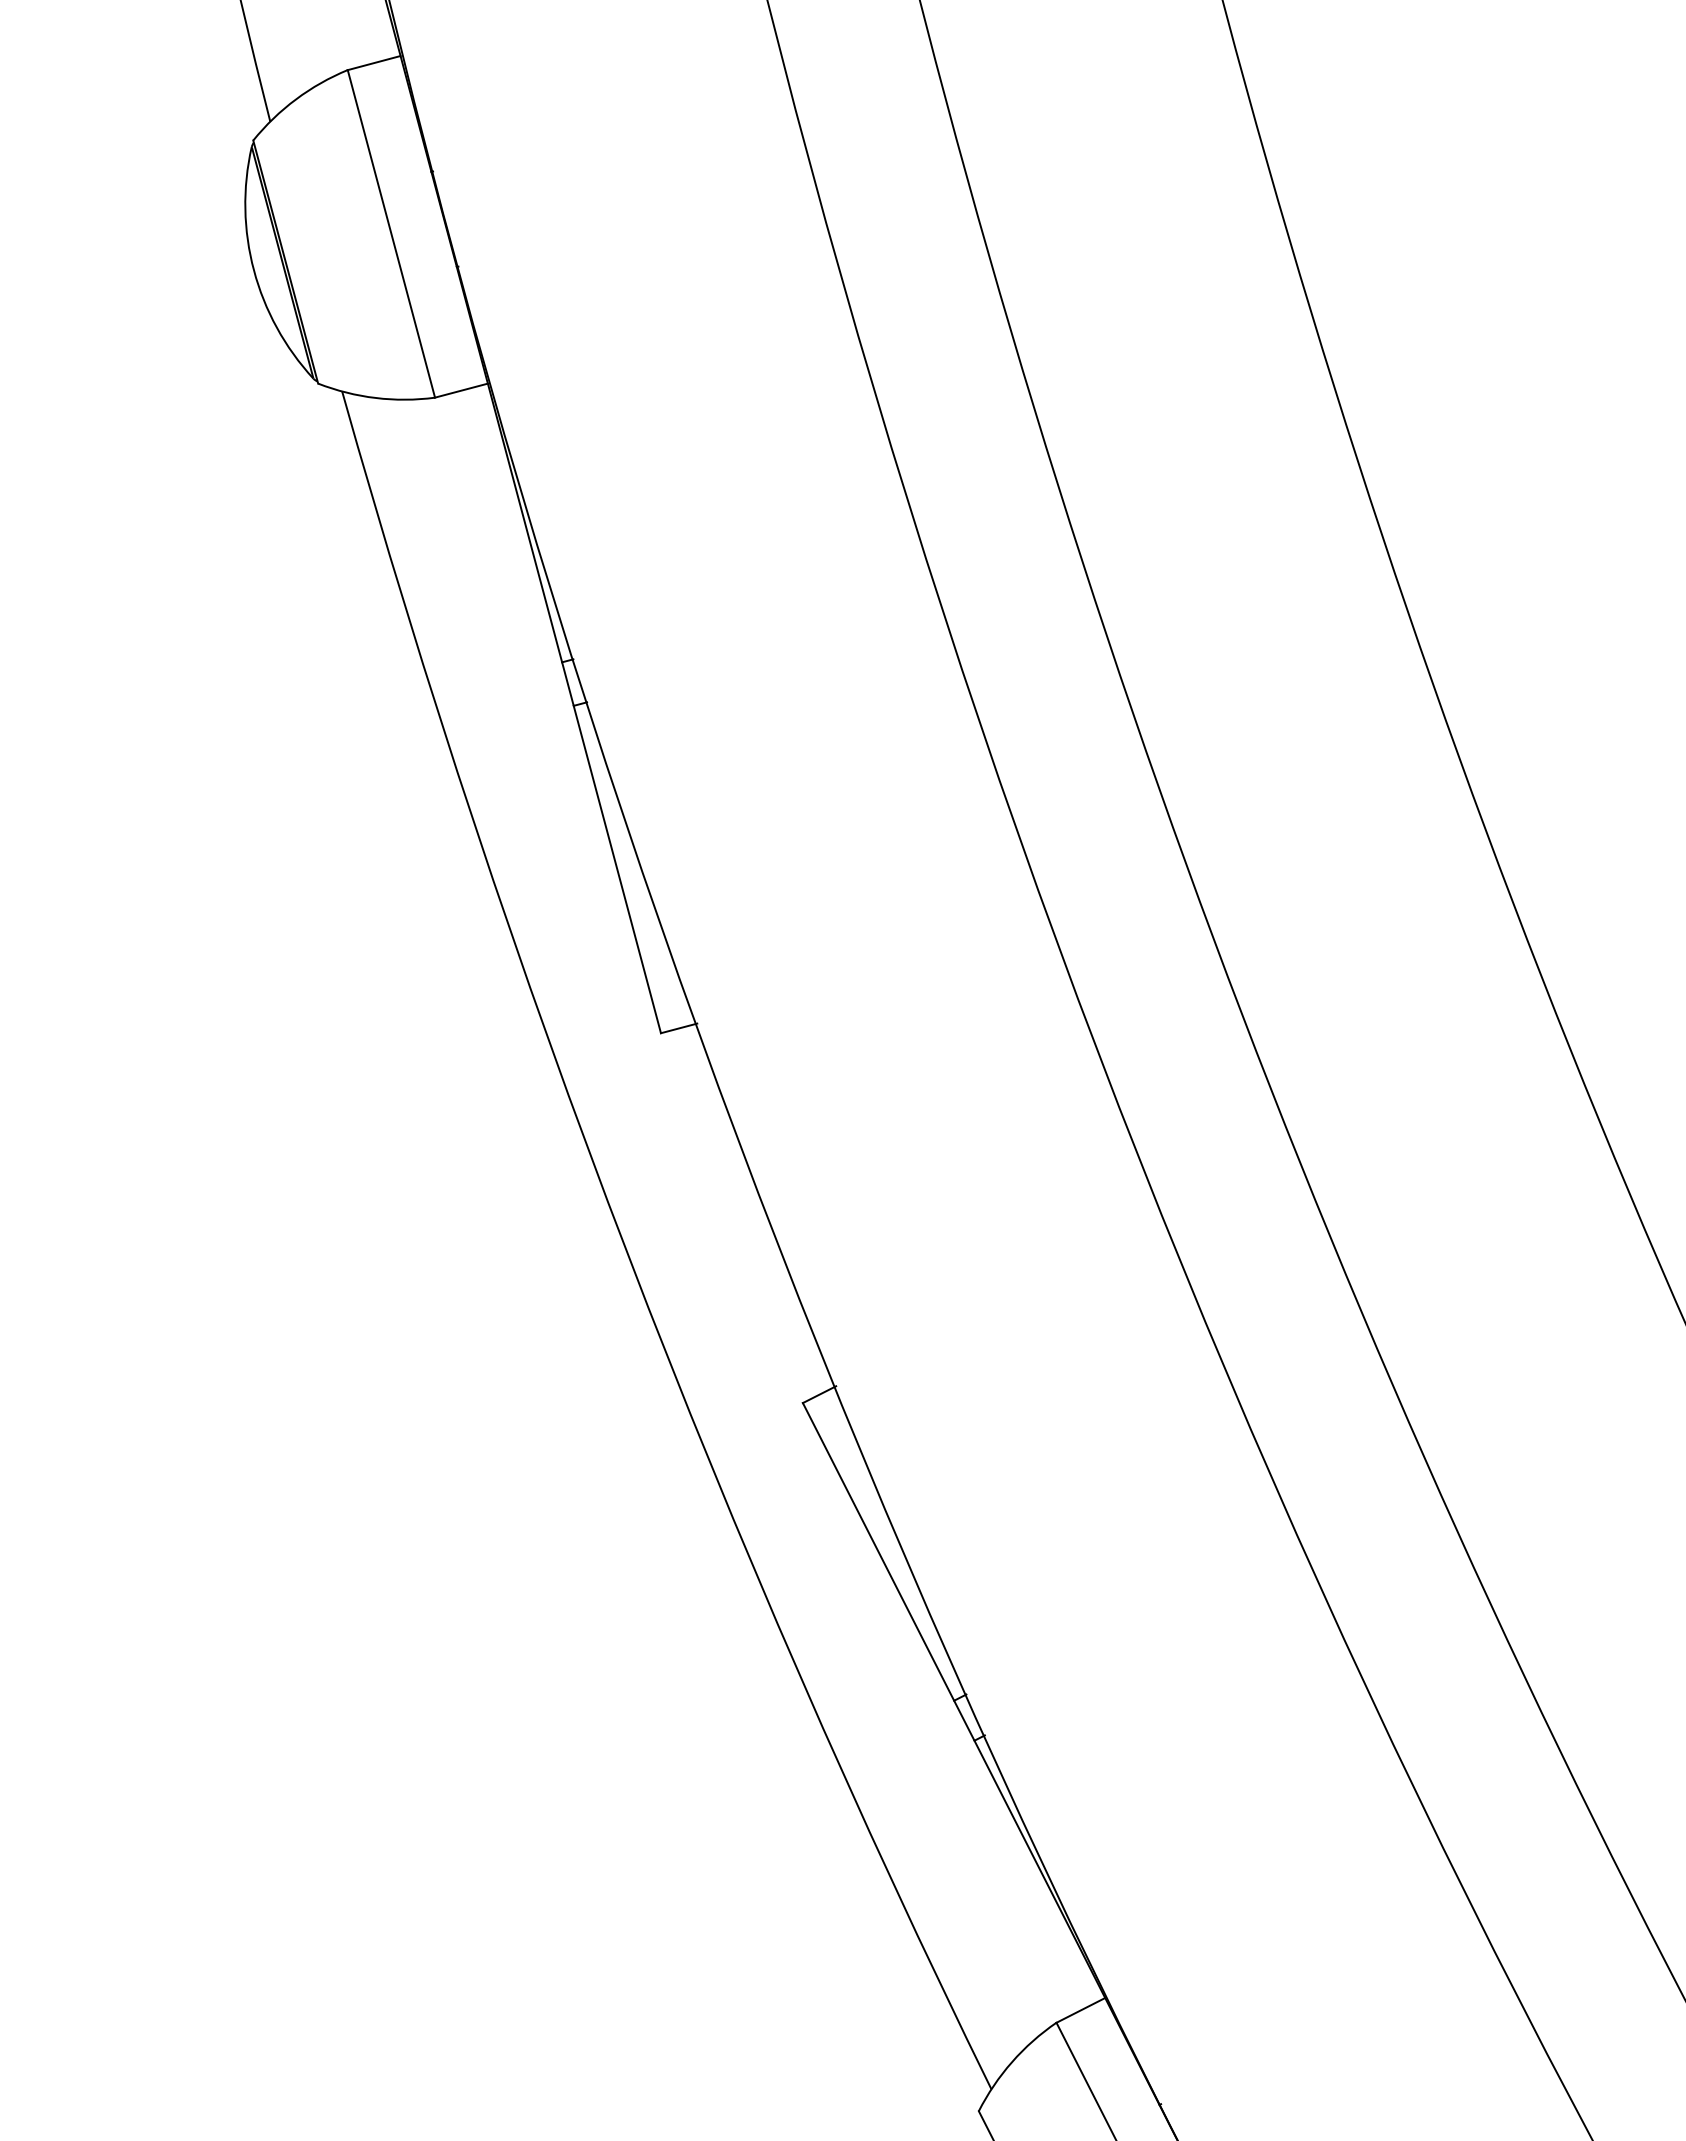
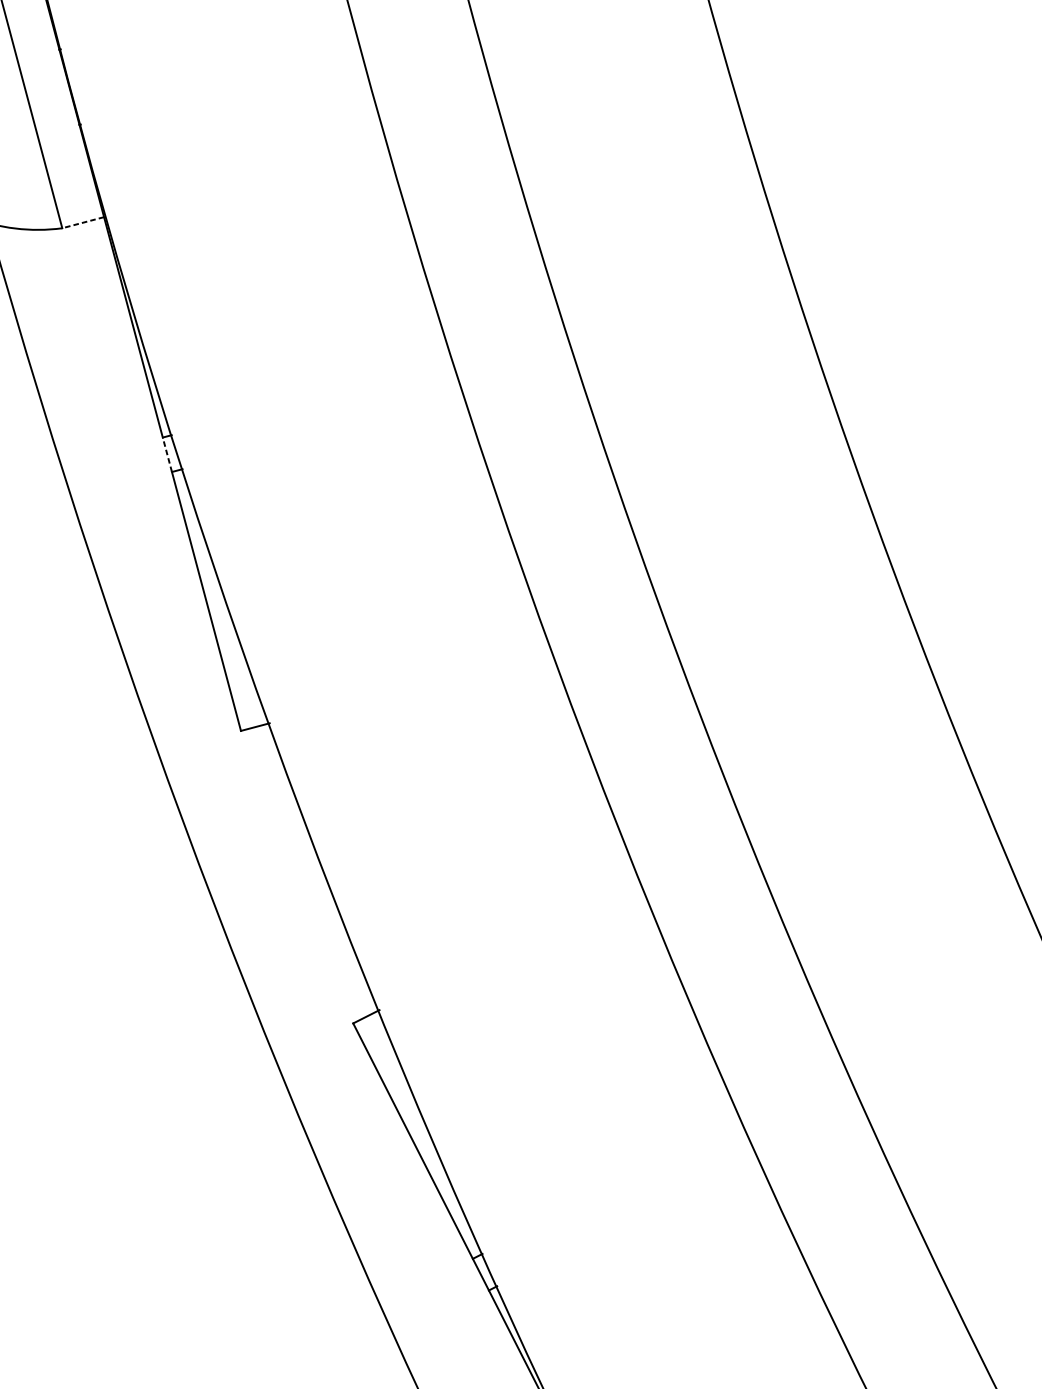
line: (460, 390) -> (82, 222), solid -> dashed
line: (567, 684) -> (167, 455), solid -> dashed

